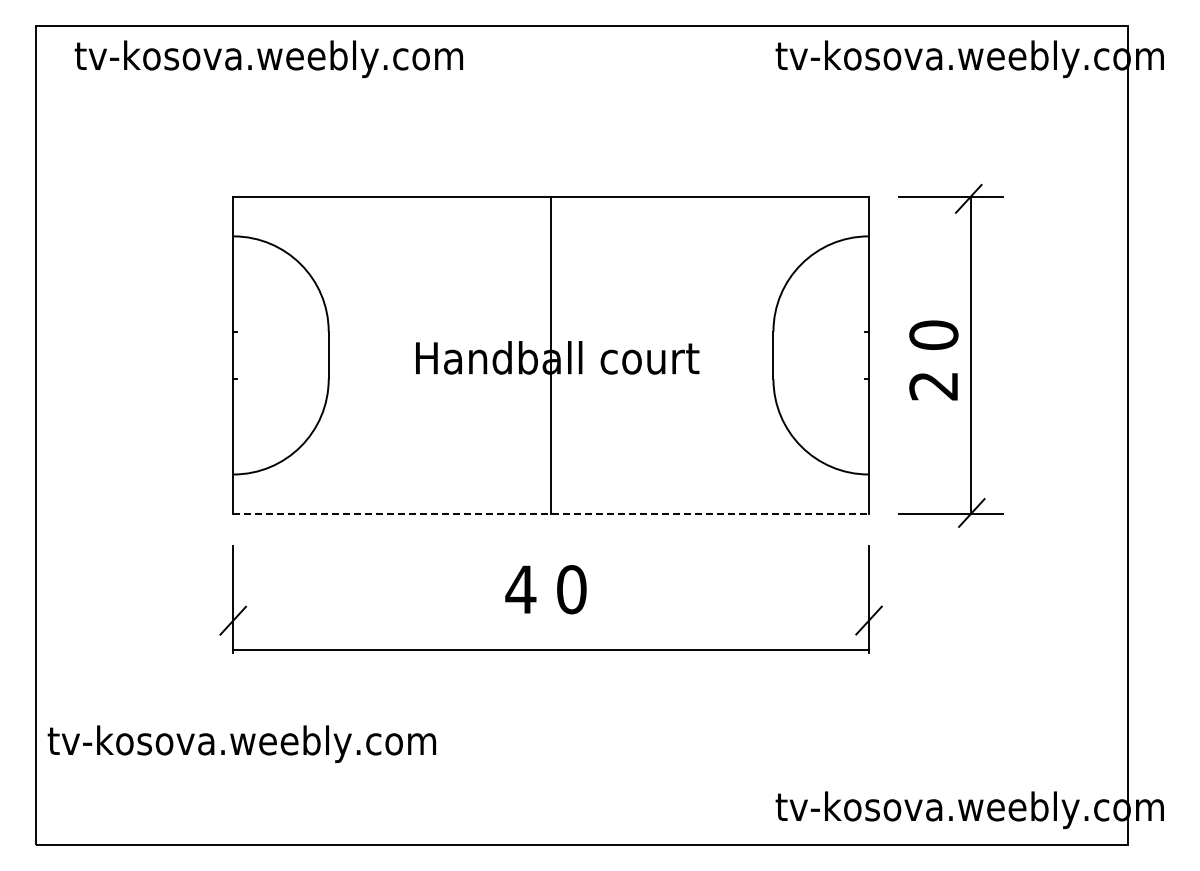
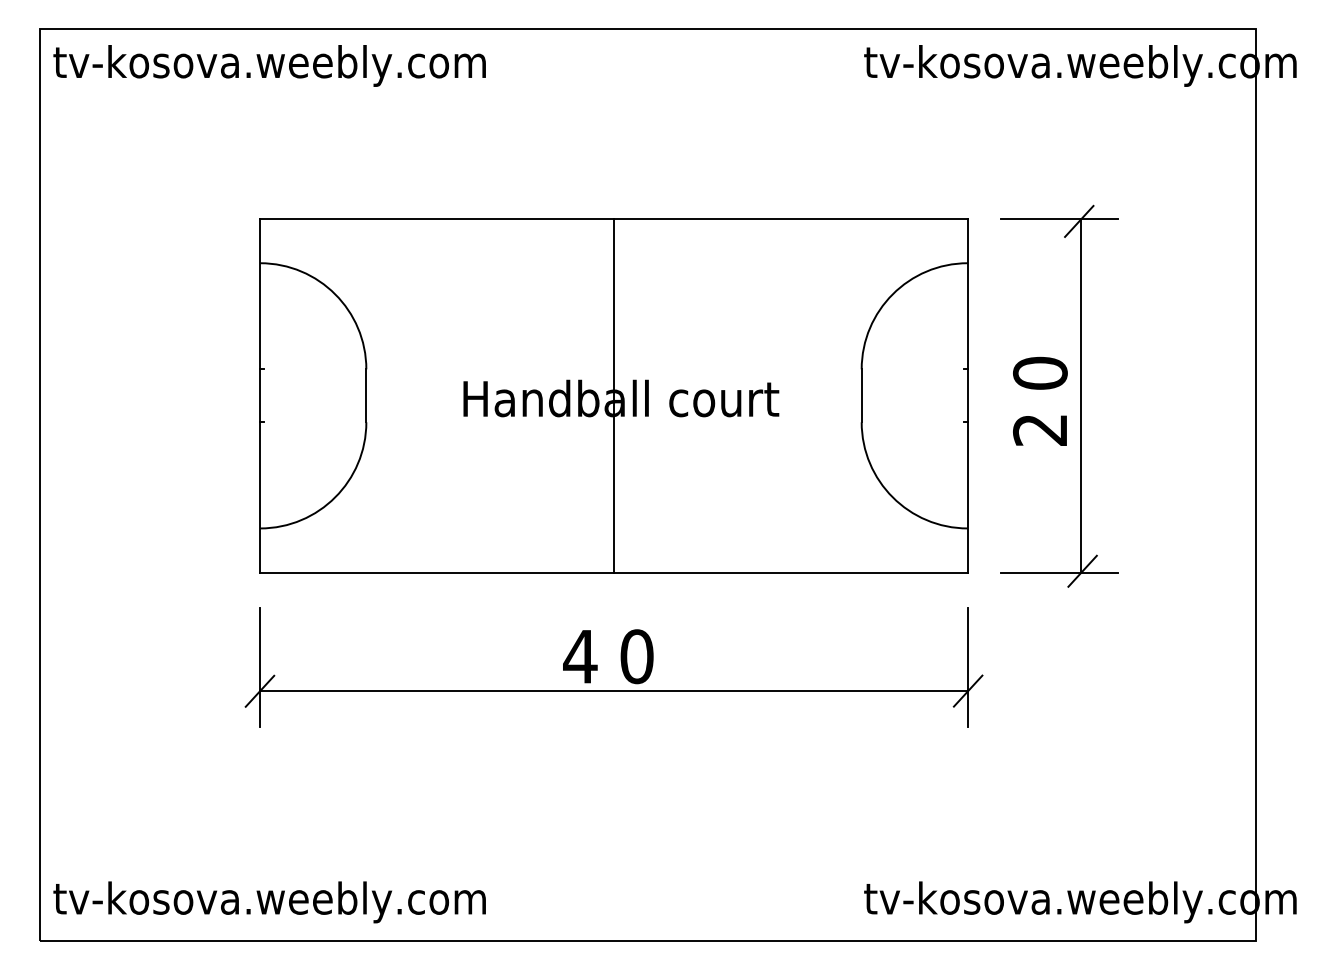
text: (268, 59) -> (269, 66), moved
line: (551, 514) -> (614, 572), dashed -> solid
line: (550, 649) -> (613, 691), moved
text: (241, 743) -> (269, 901), moved

